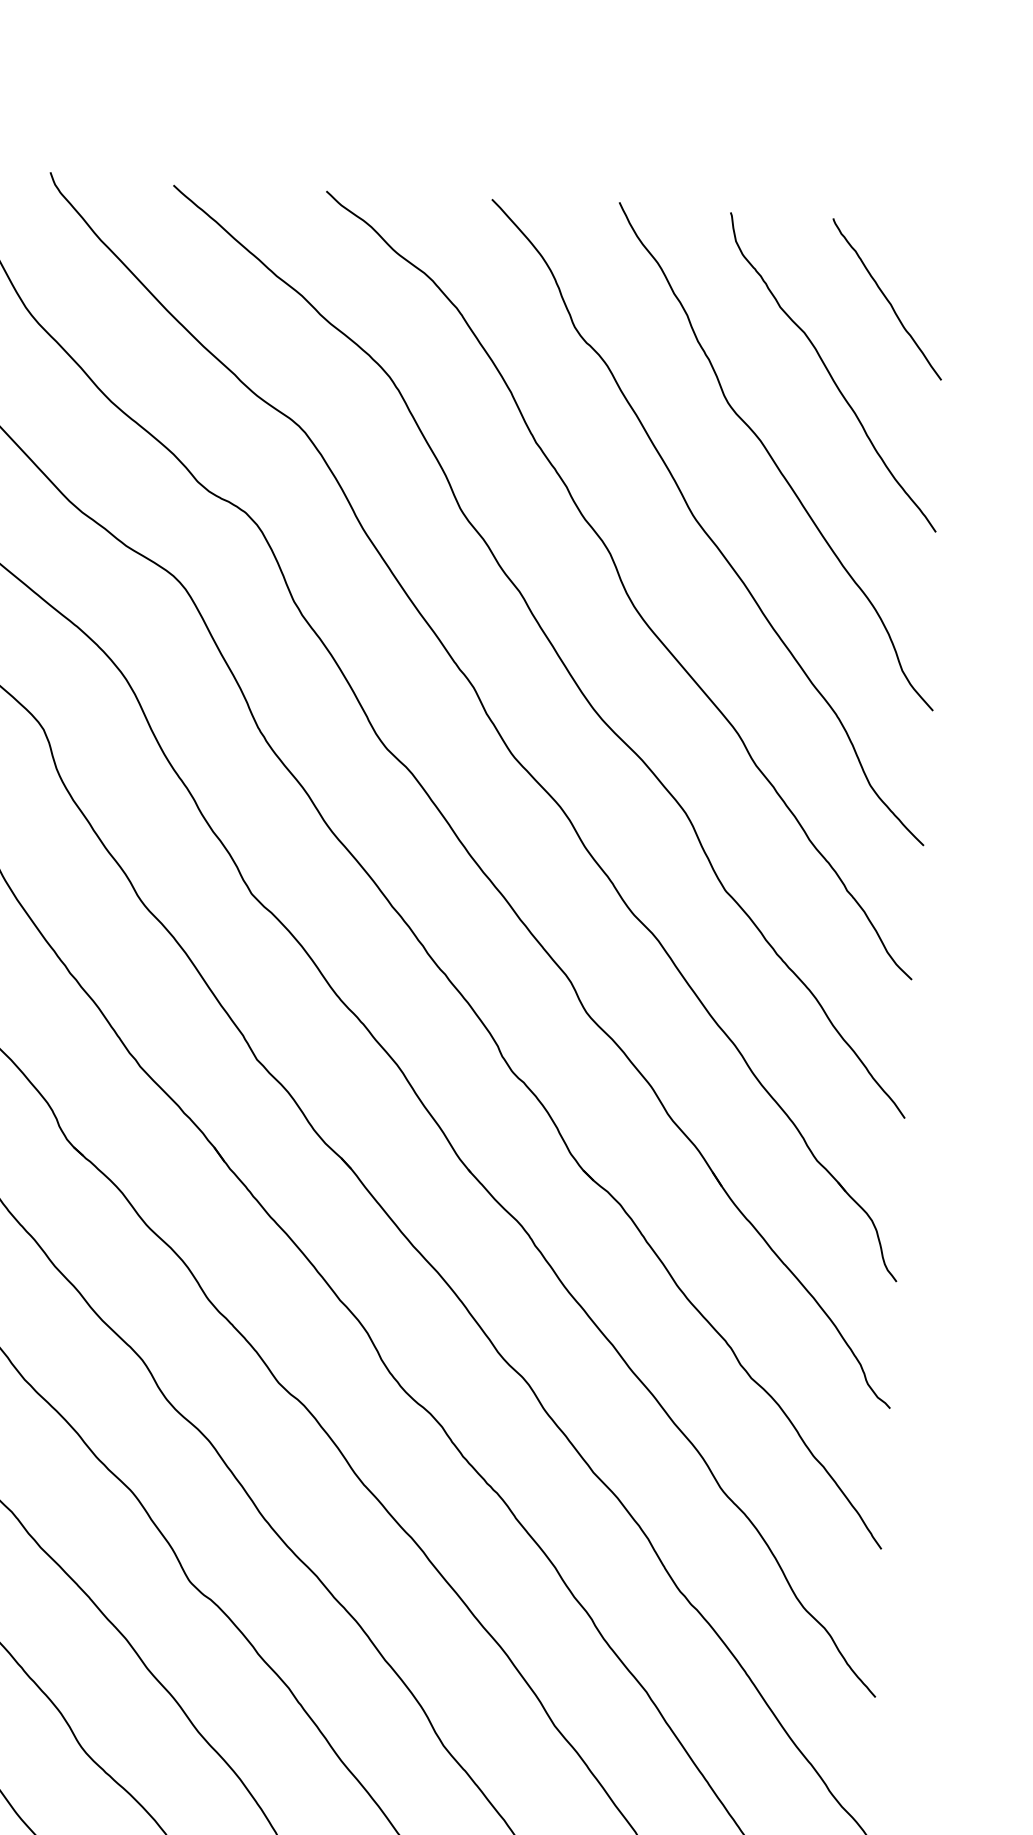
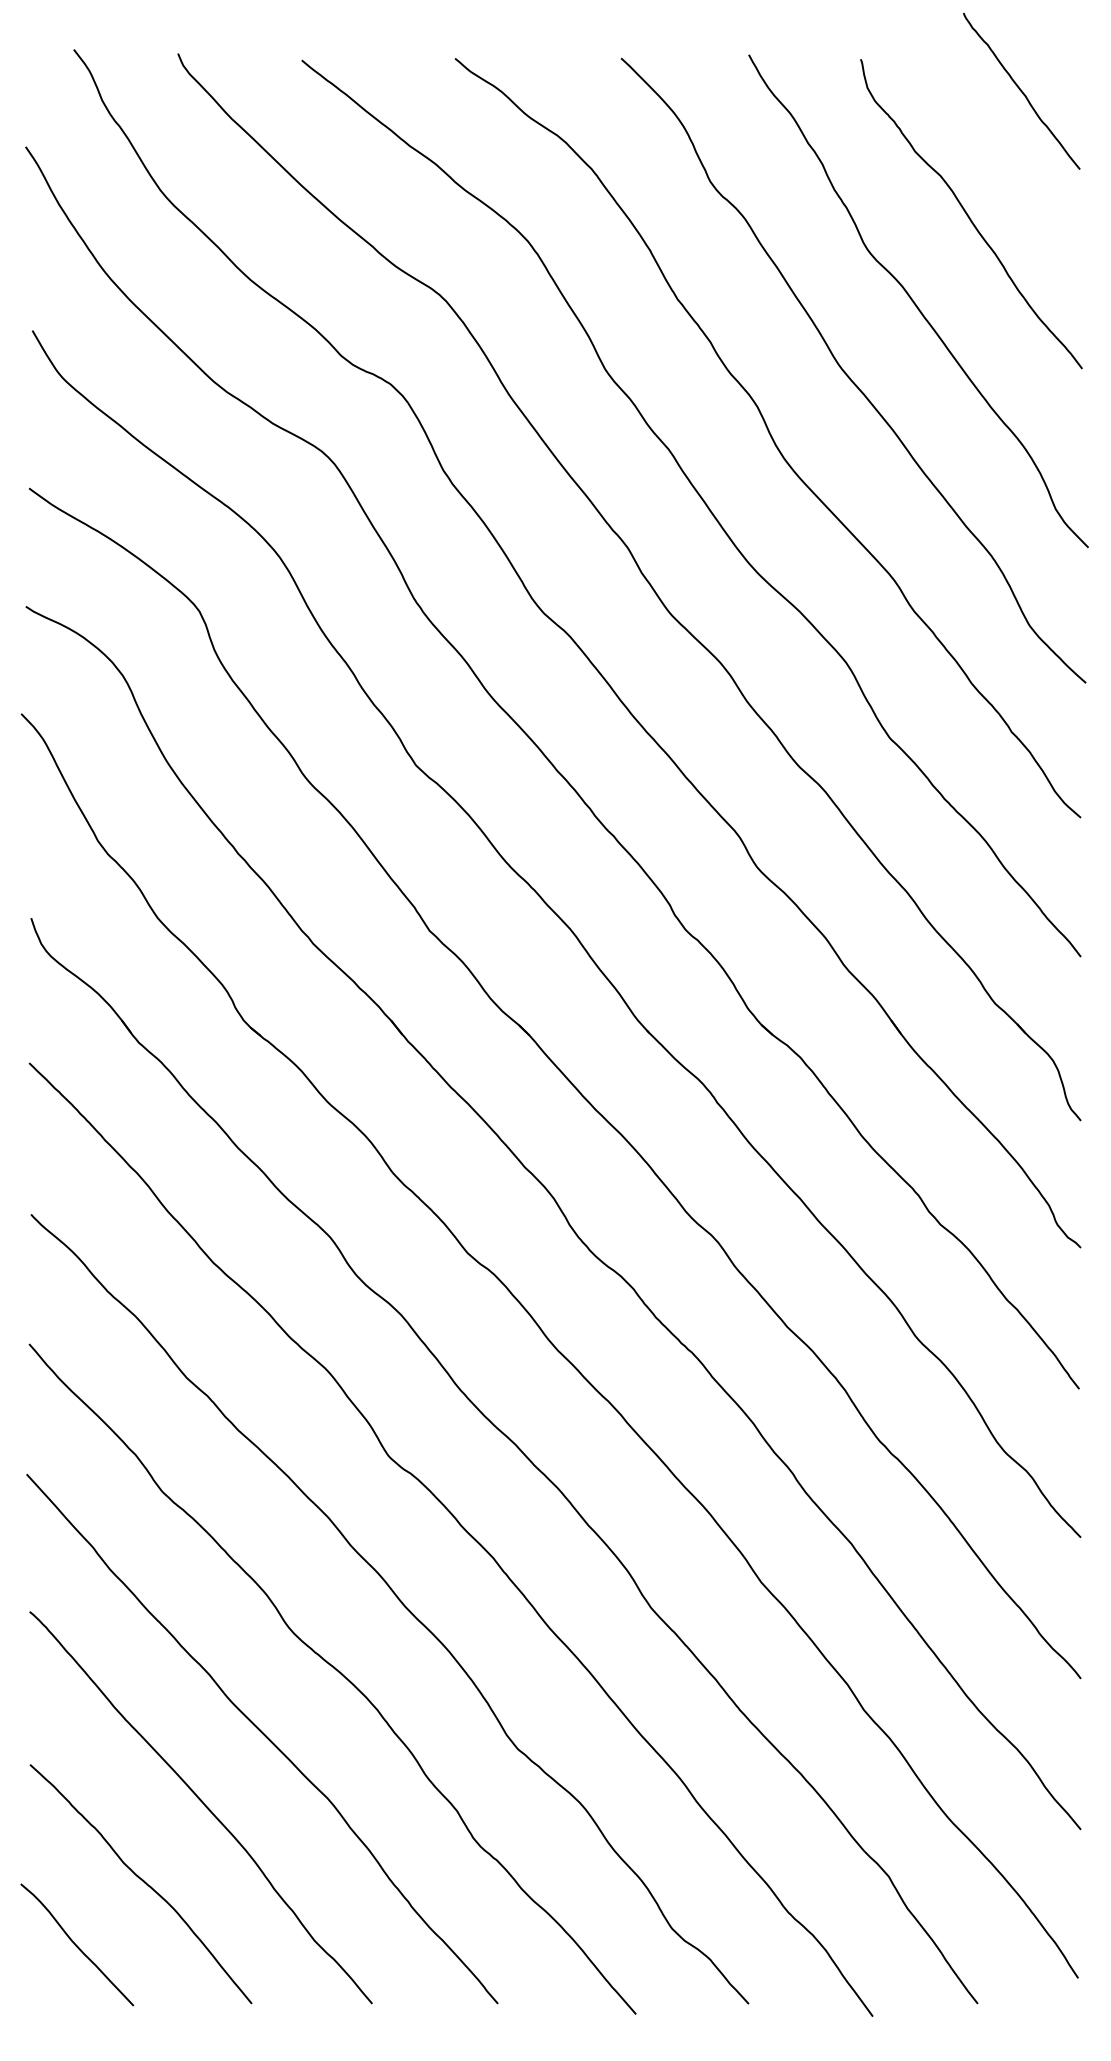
curve: (887, 298) -> (1021, 90), moved

